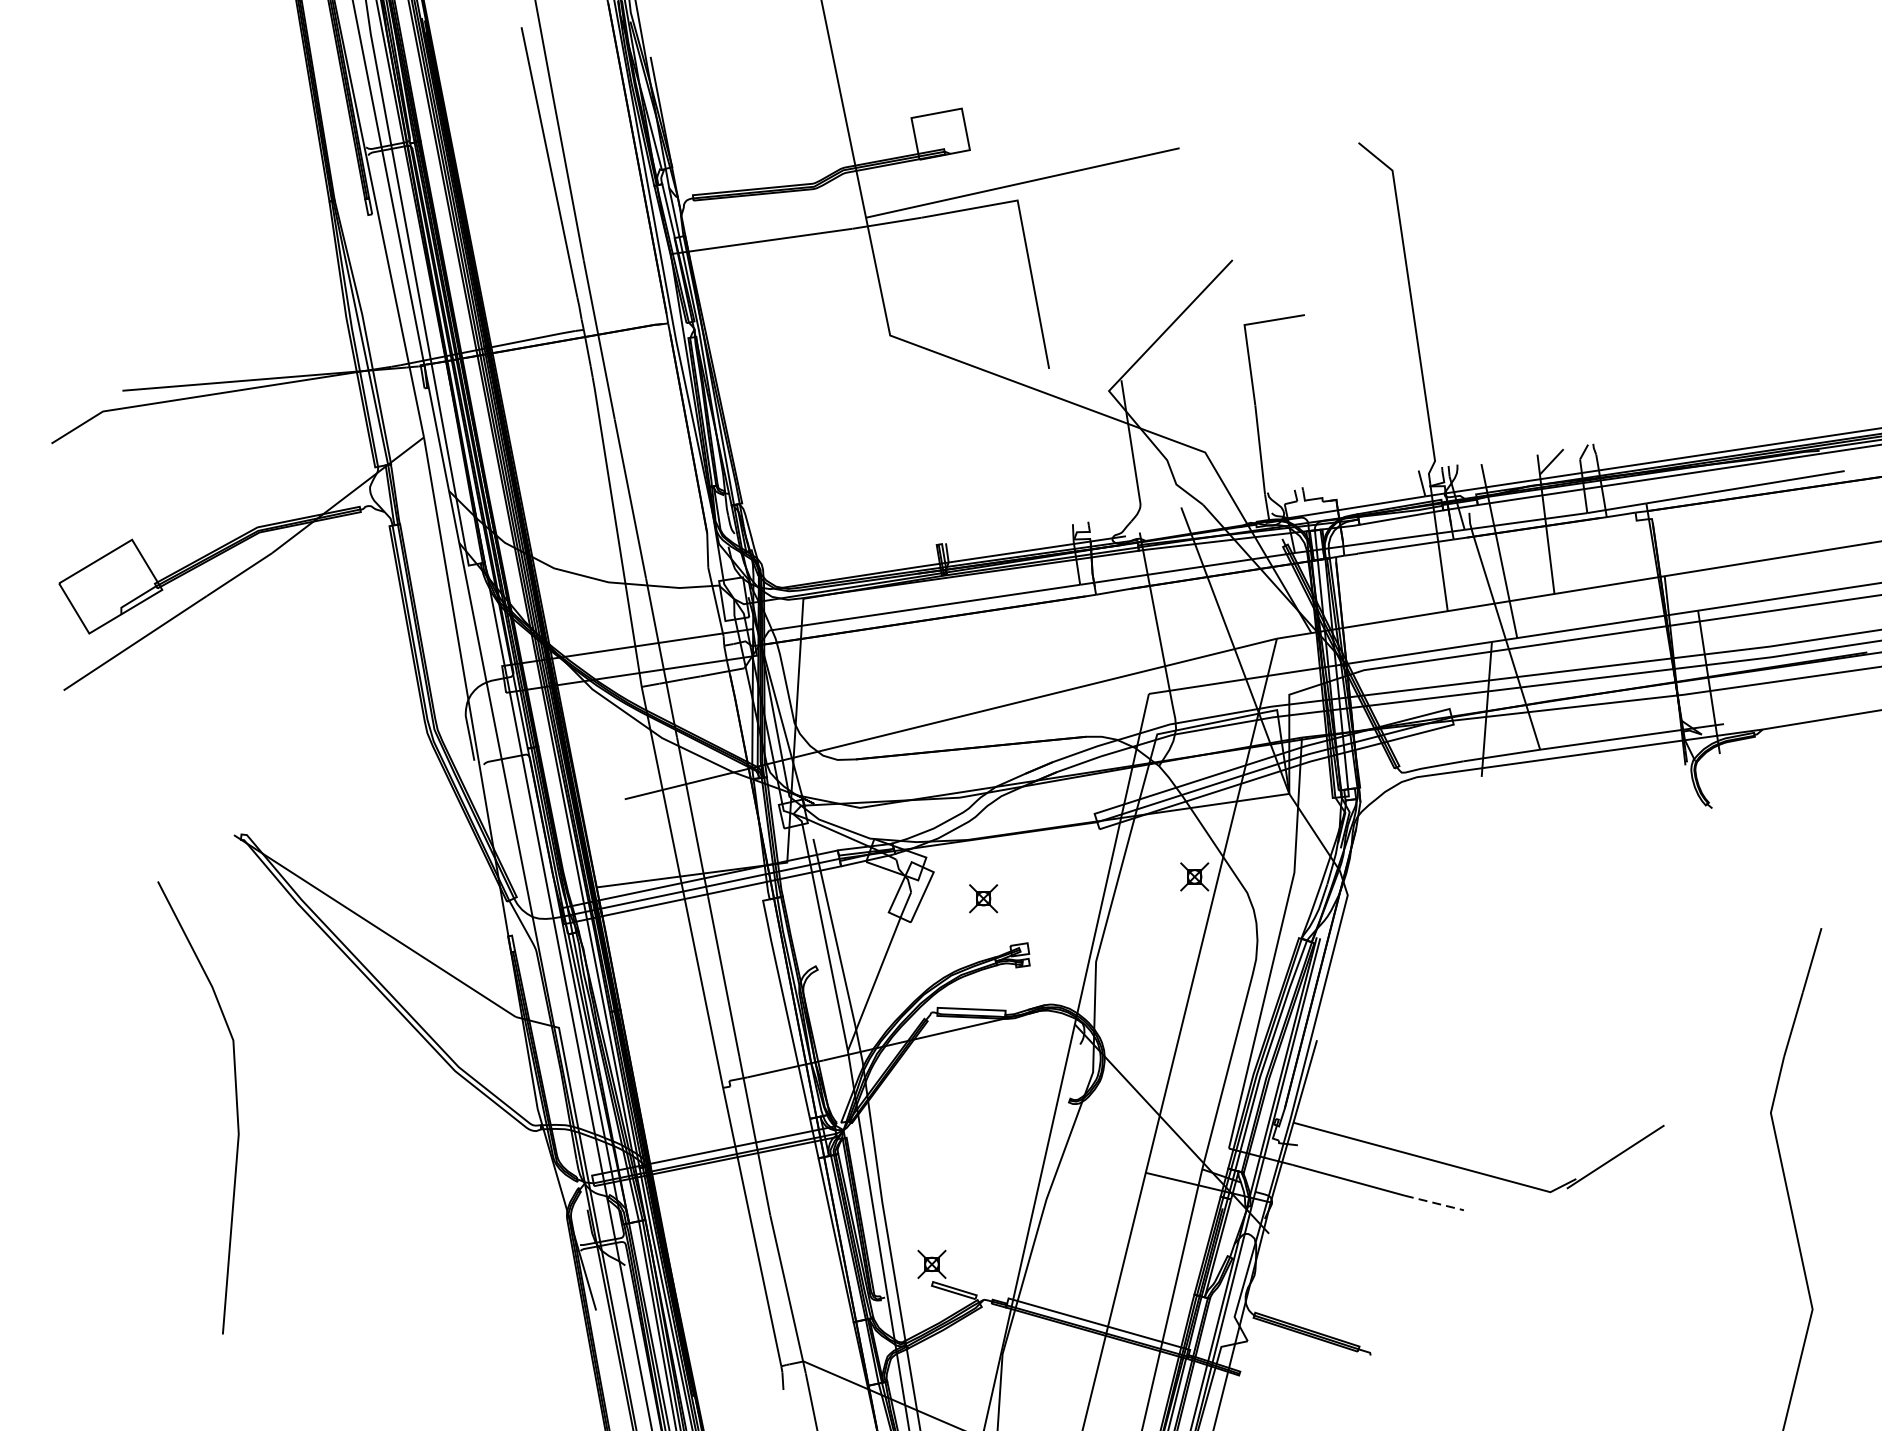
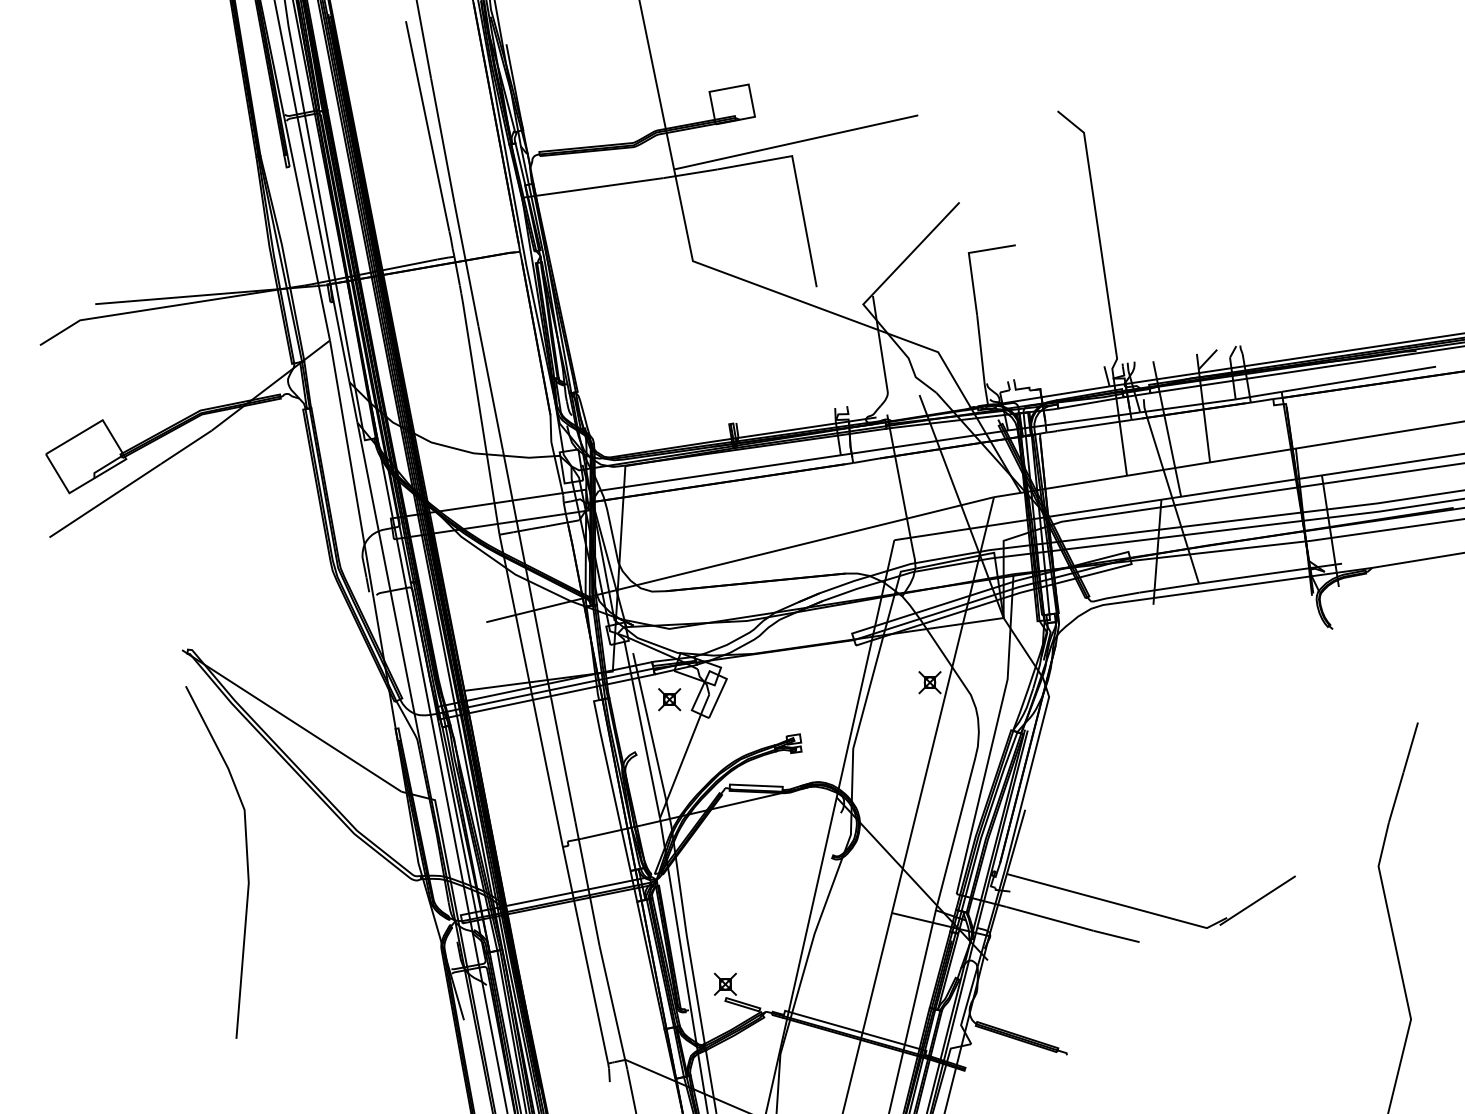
part: (983, 898) -> (669, 699), moved
line: (235, 1107) -> (246, 862), moved
line: (1434, 1202) -> (1116, 936), dashed -> solid

